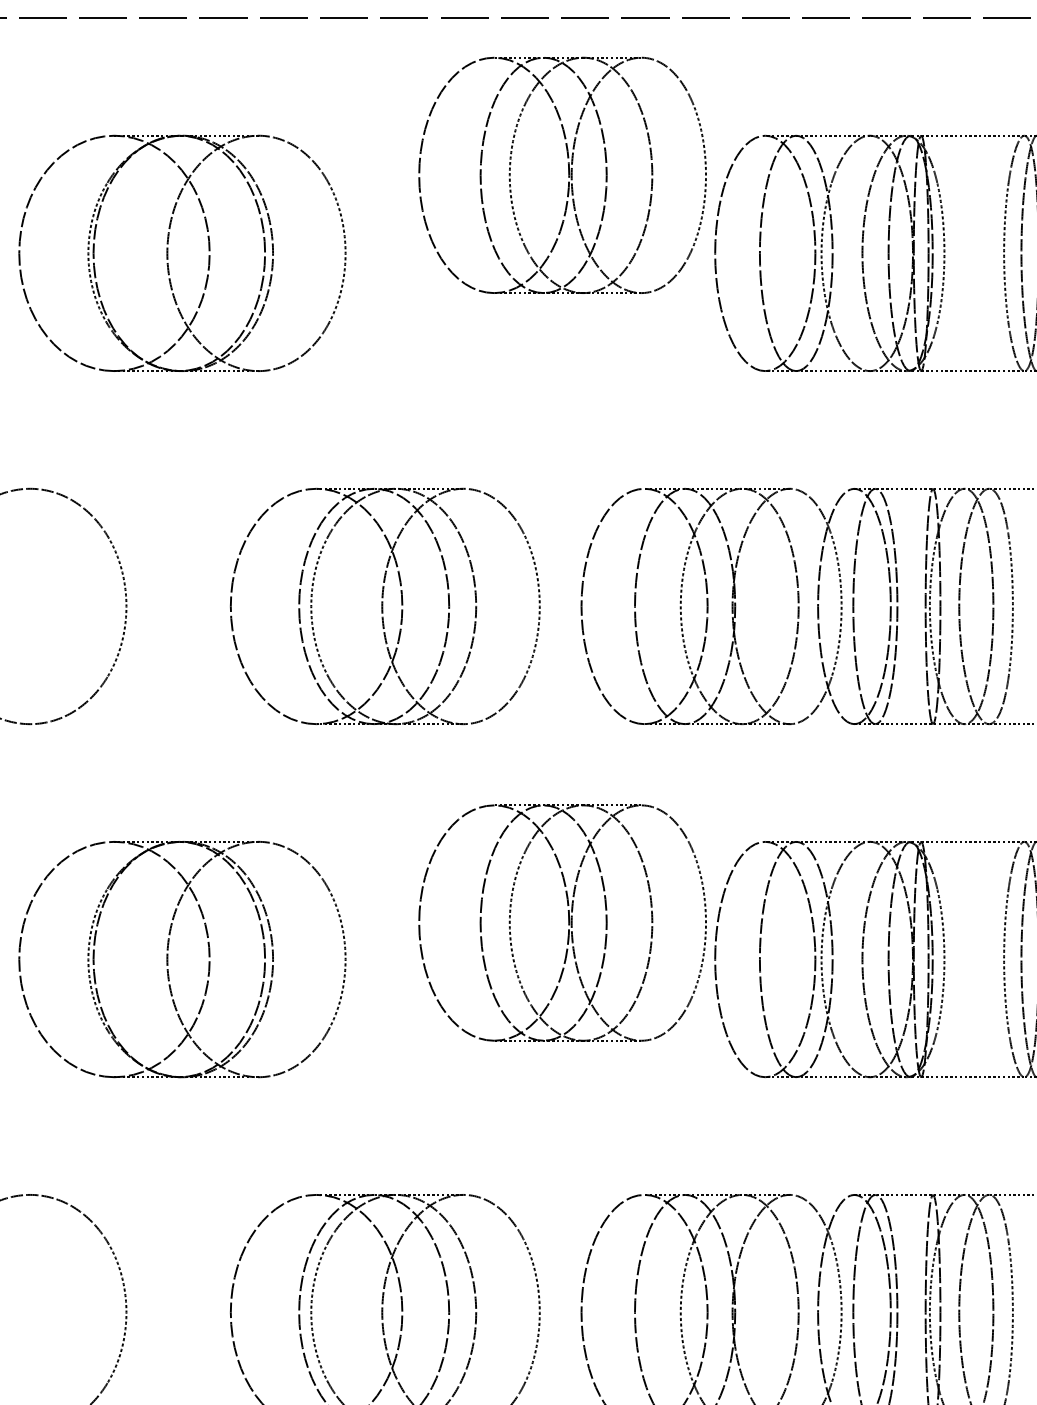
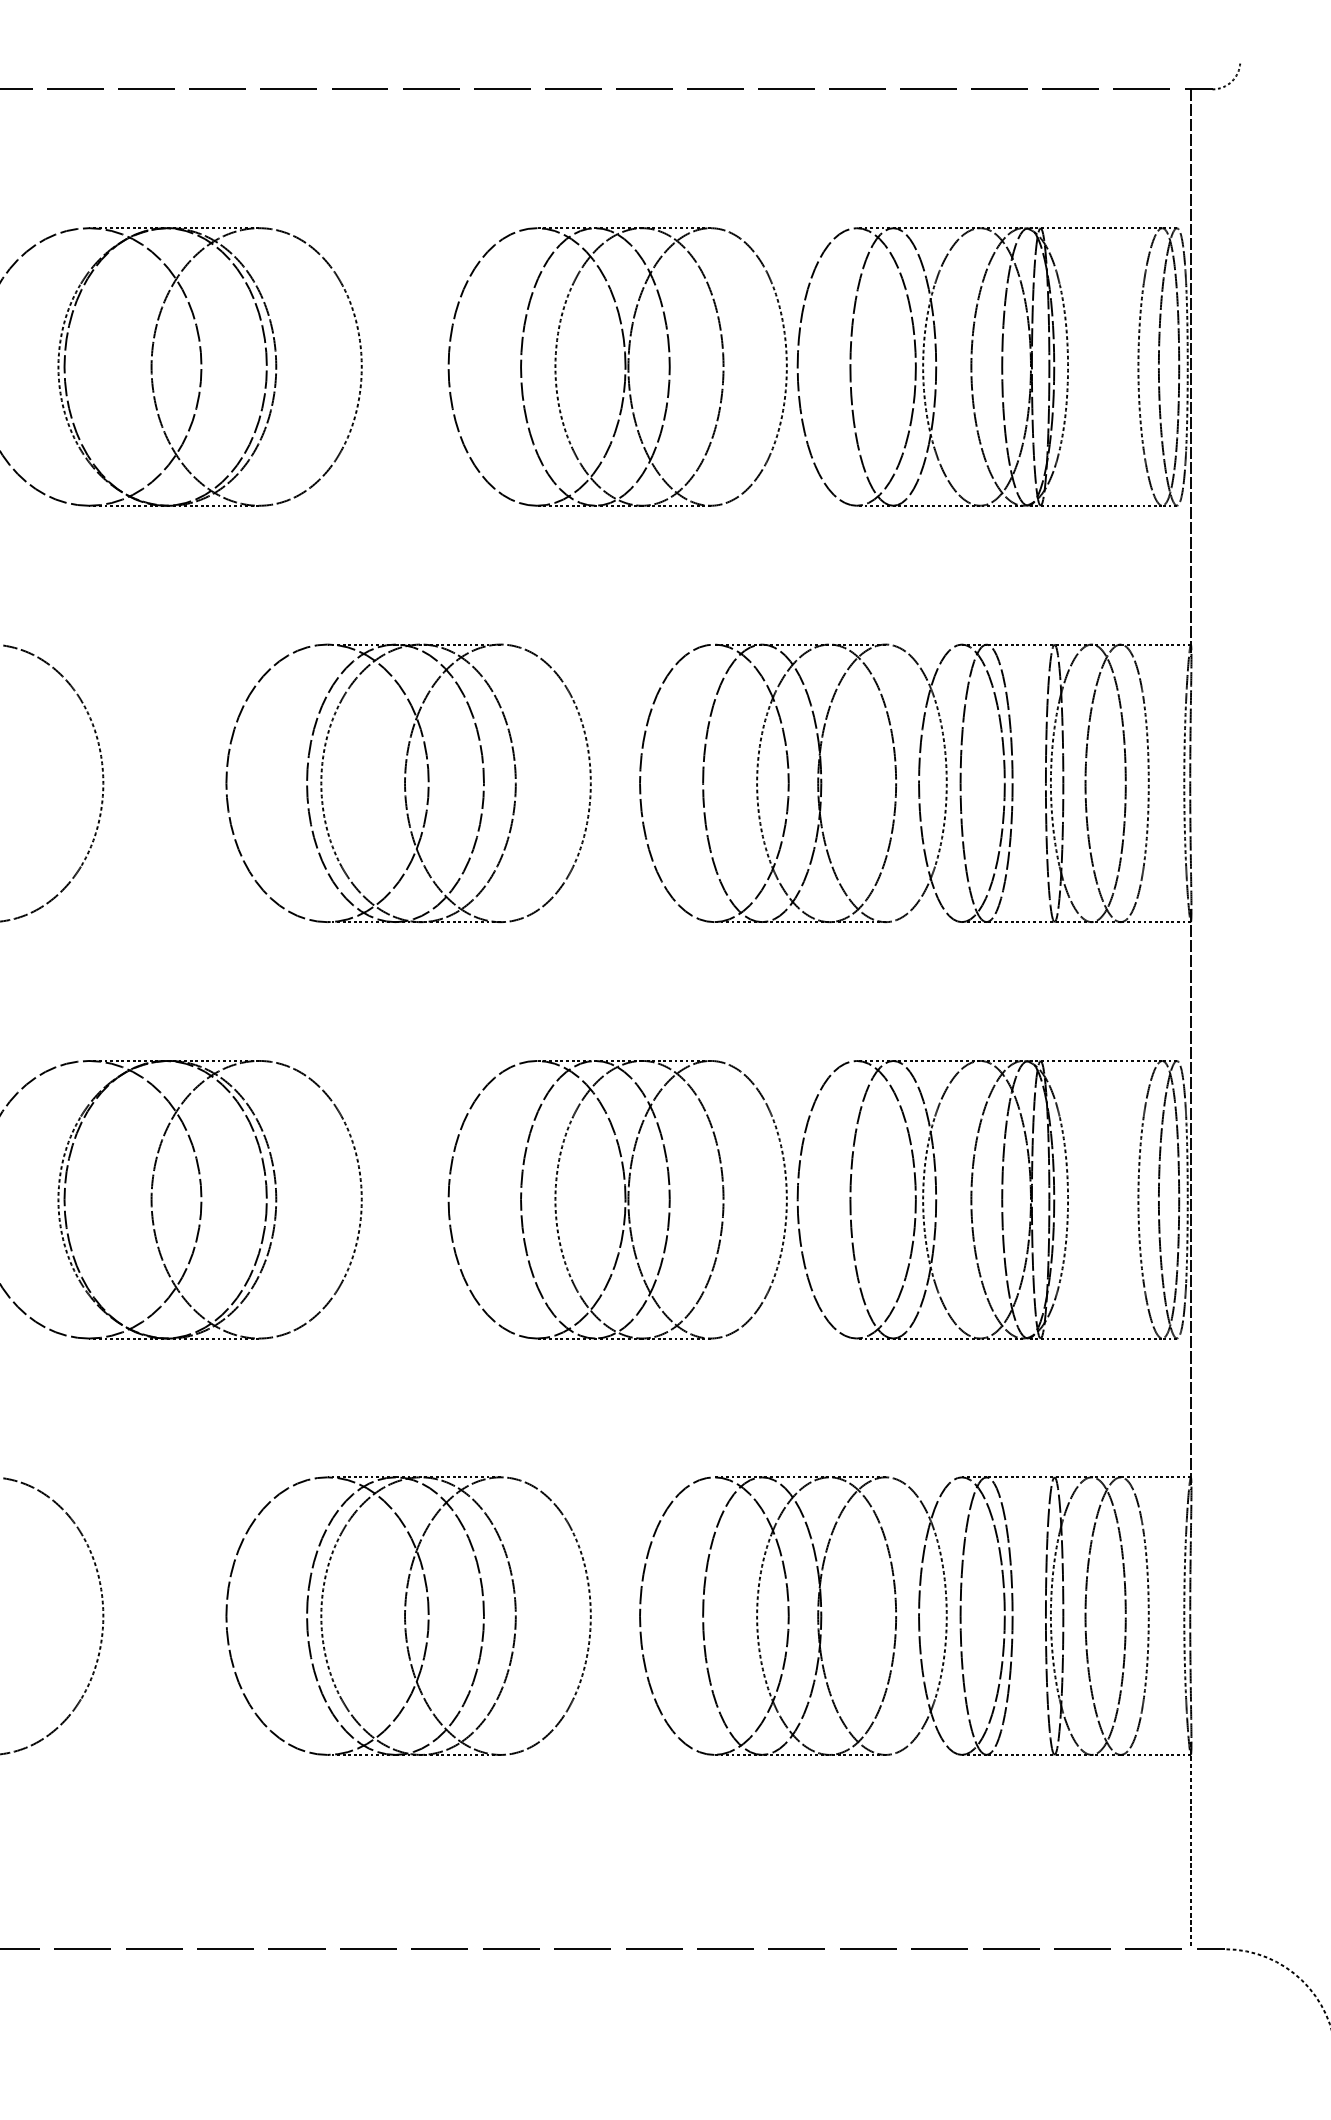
part: (568, 175) -> (624, 366), moved
part: (568, 922) -> (624, 1199), moved

